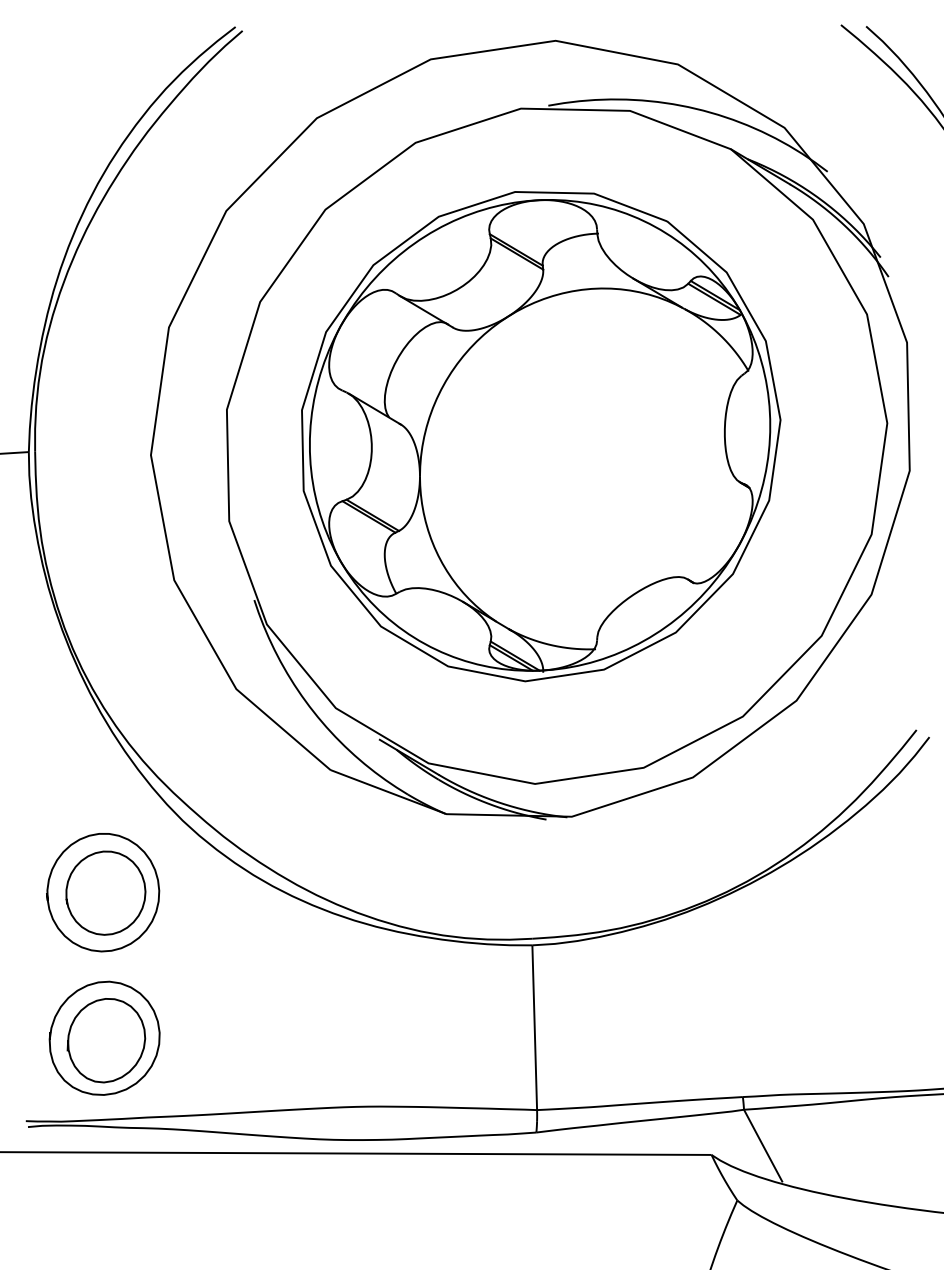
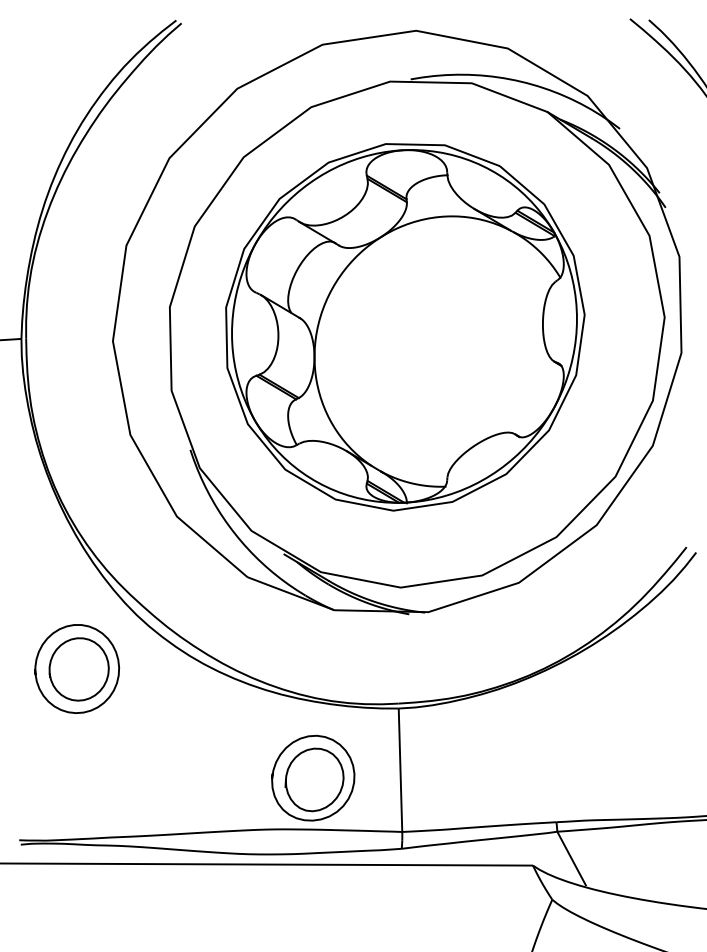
part: (104, 1037) -> (313, 777), moved

